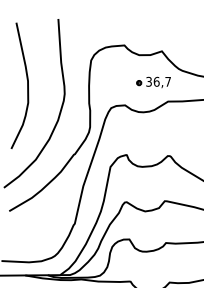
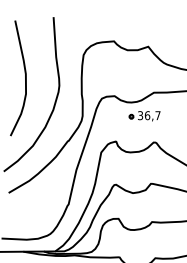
part: (153, 82) -> (144, 116), moved

